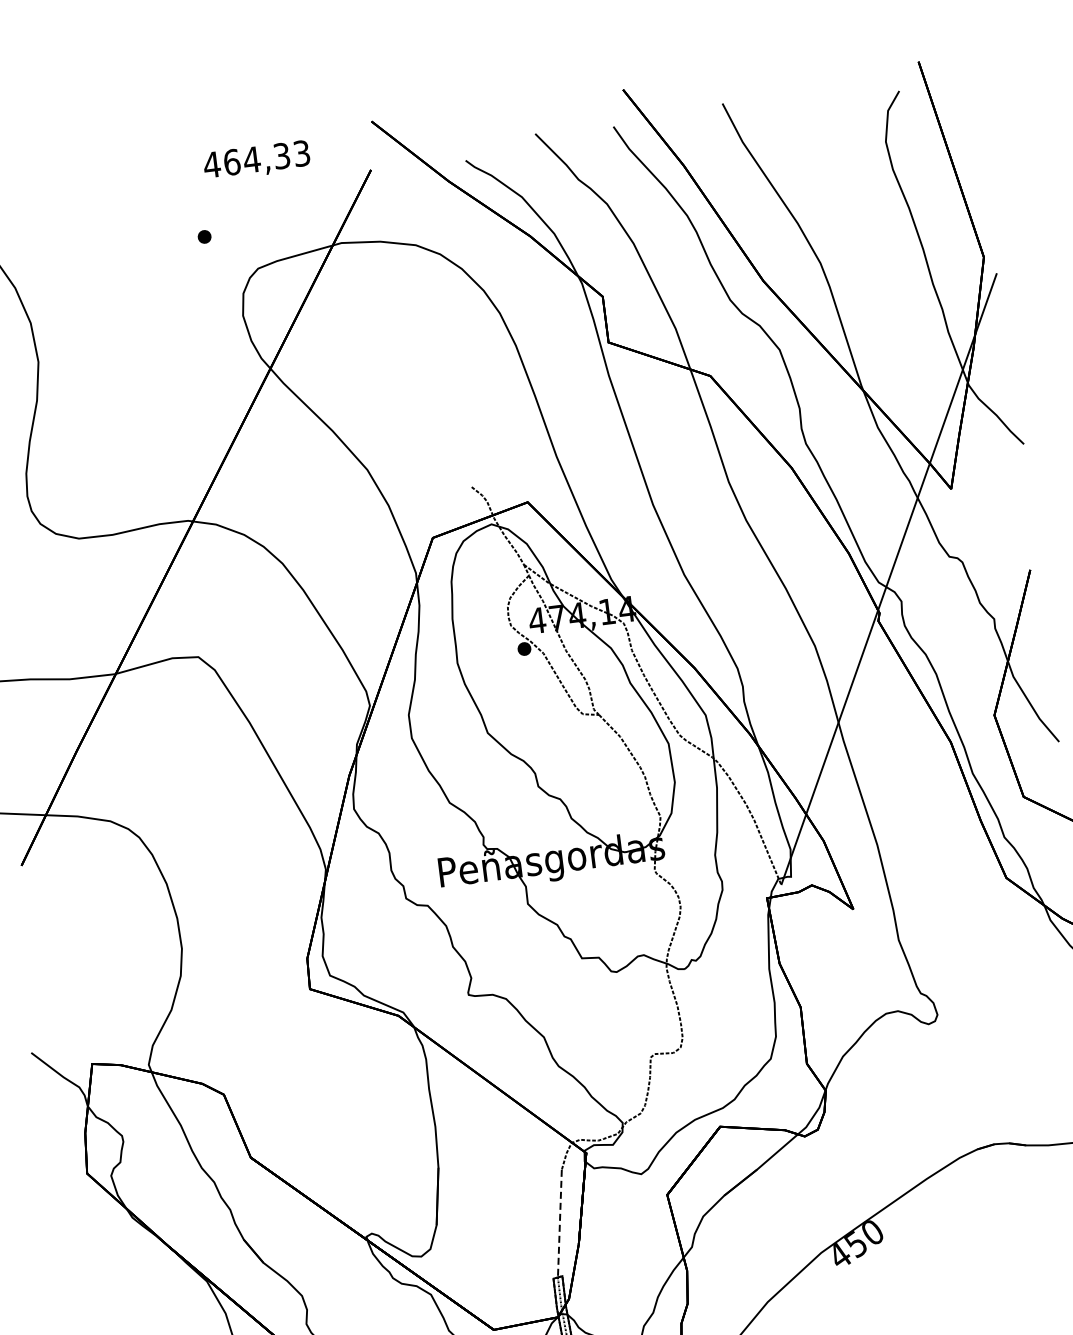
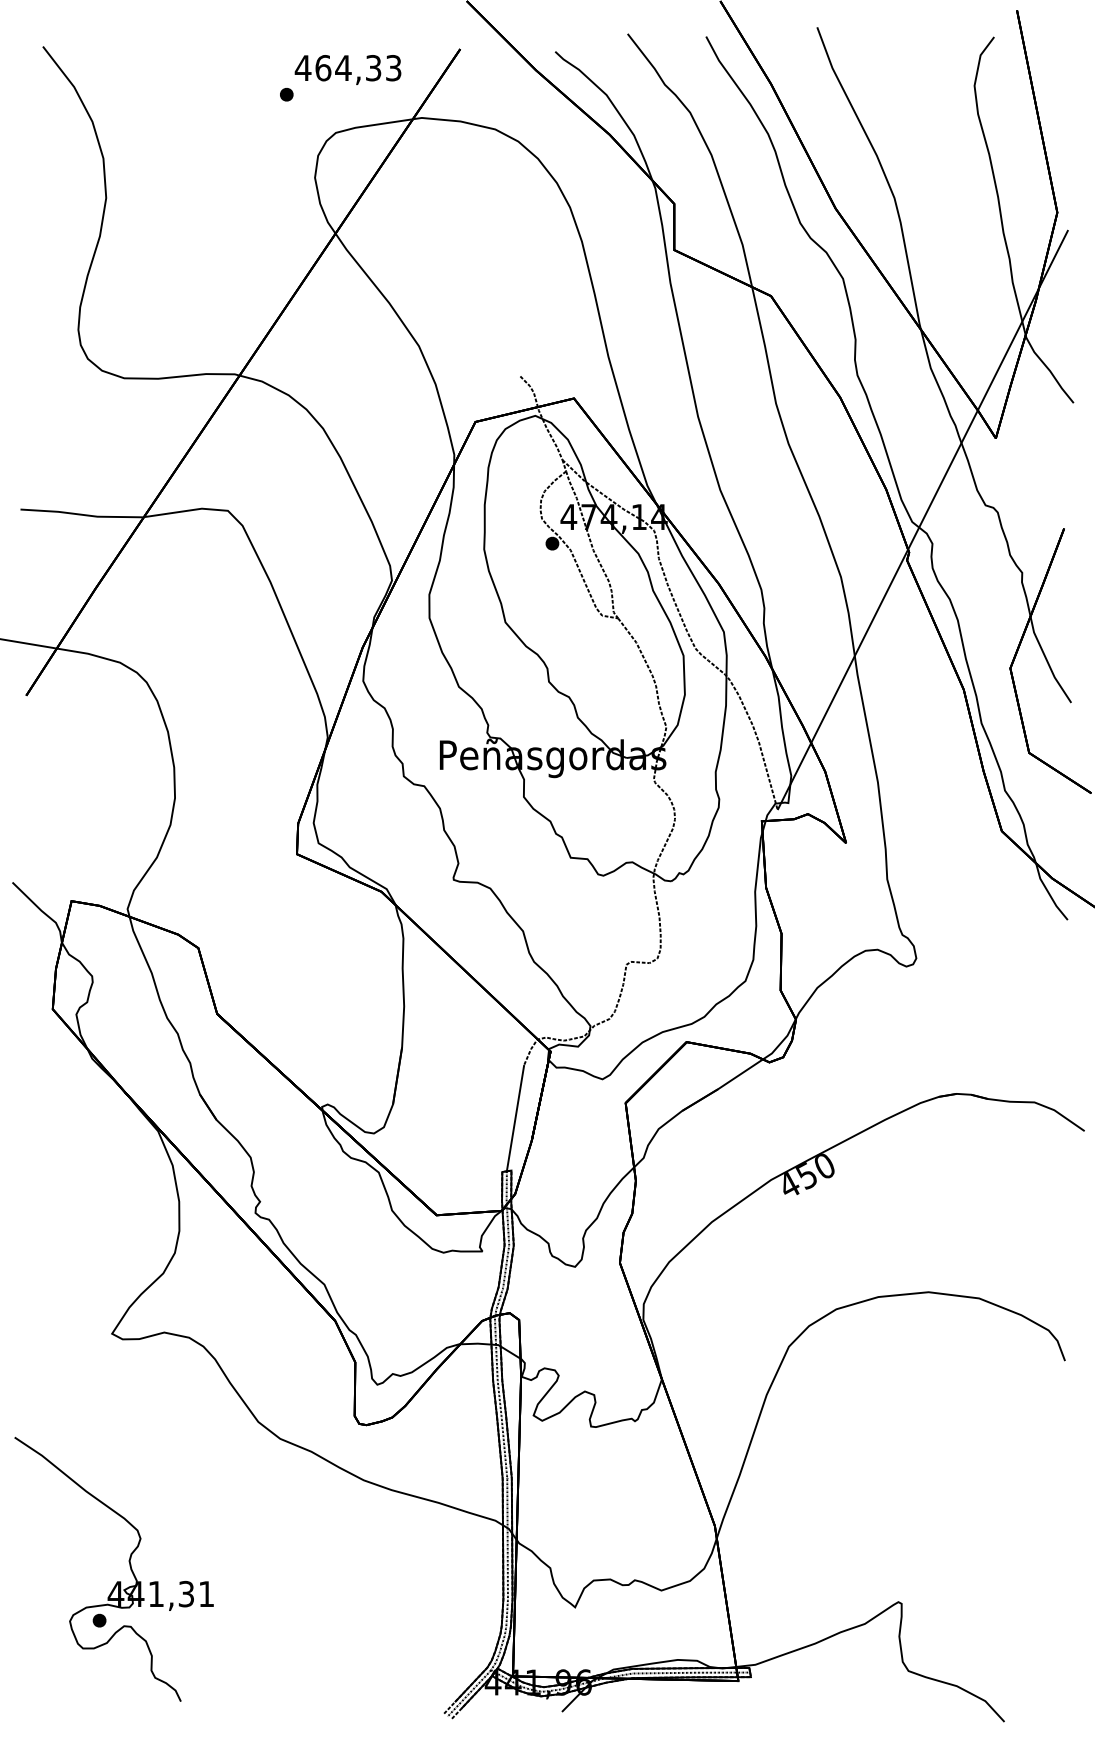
text: (256, 160) -> (347, 69), moved
line: (559, 1223) -> (515, 1118), dashed -> solid

